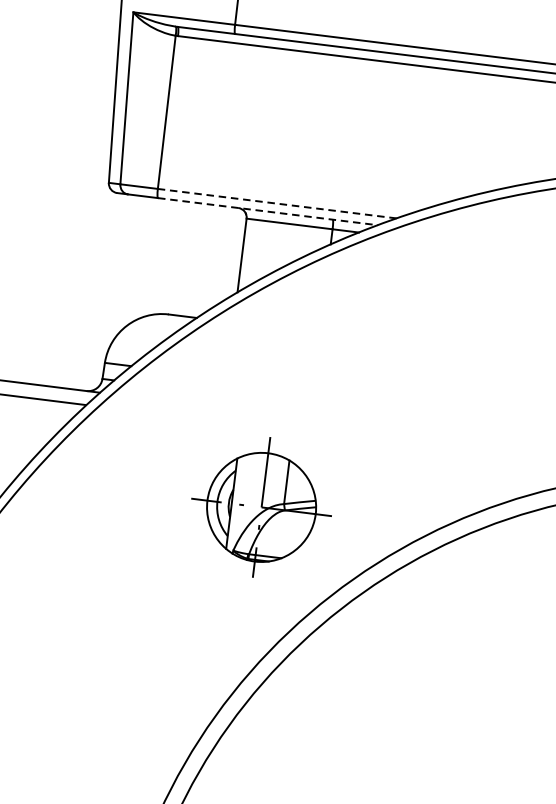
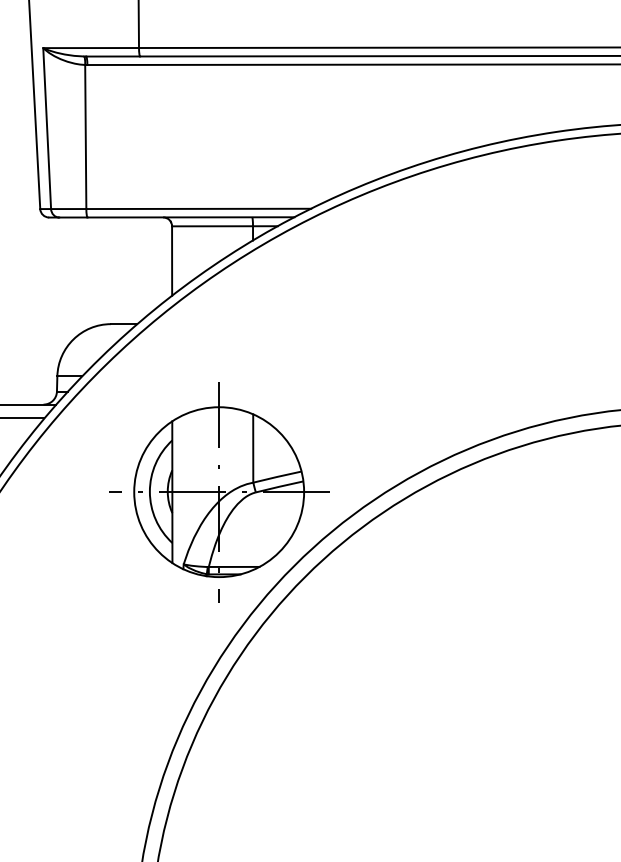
line: (277, 203) -> (198, 208), dashed -> solid
line: (268, 211) -> (191, 217), dashed -> solid
part: (261, 507) -> (219, 492), size x1.67

